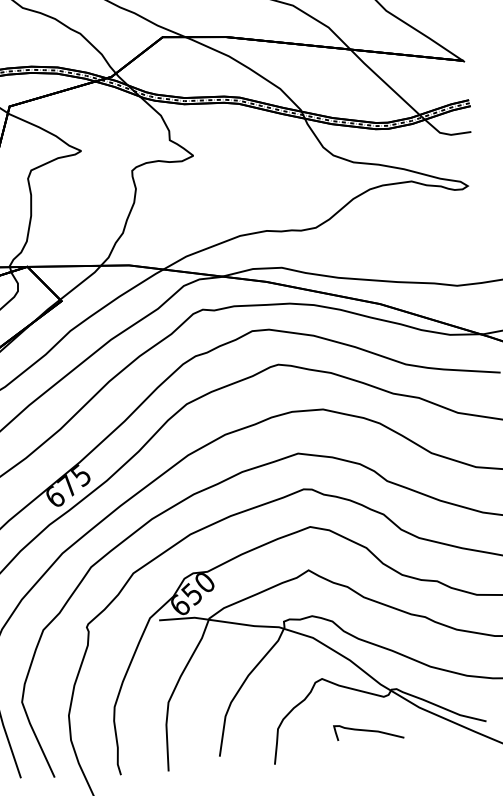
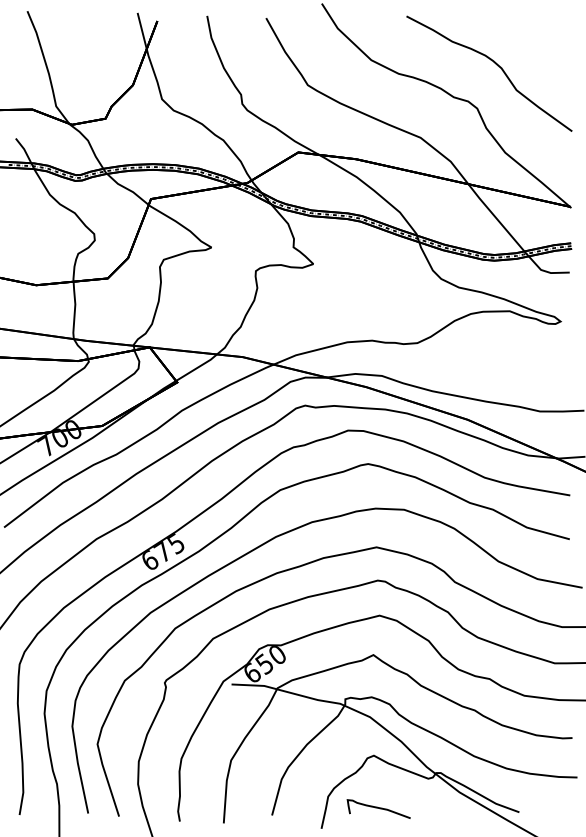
curve: (368, 731) -> (378, 808), moved

